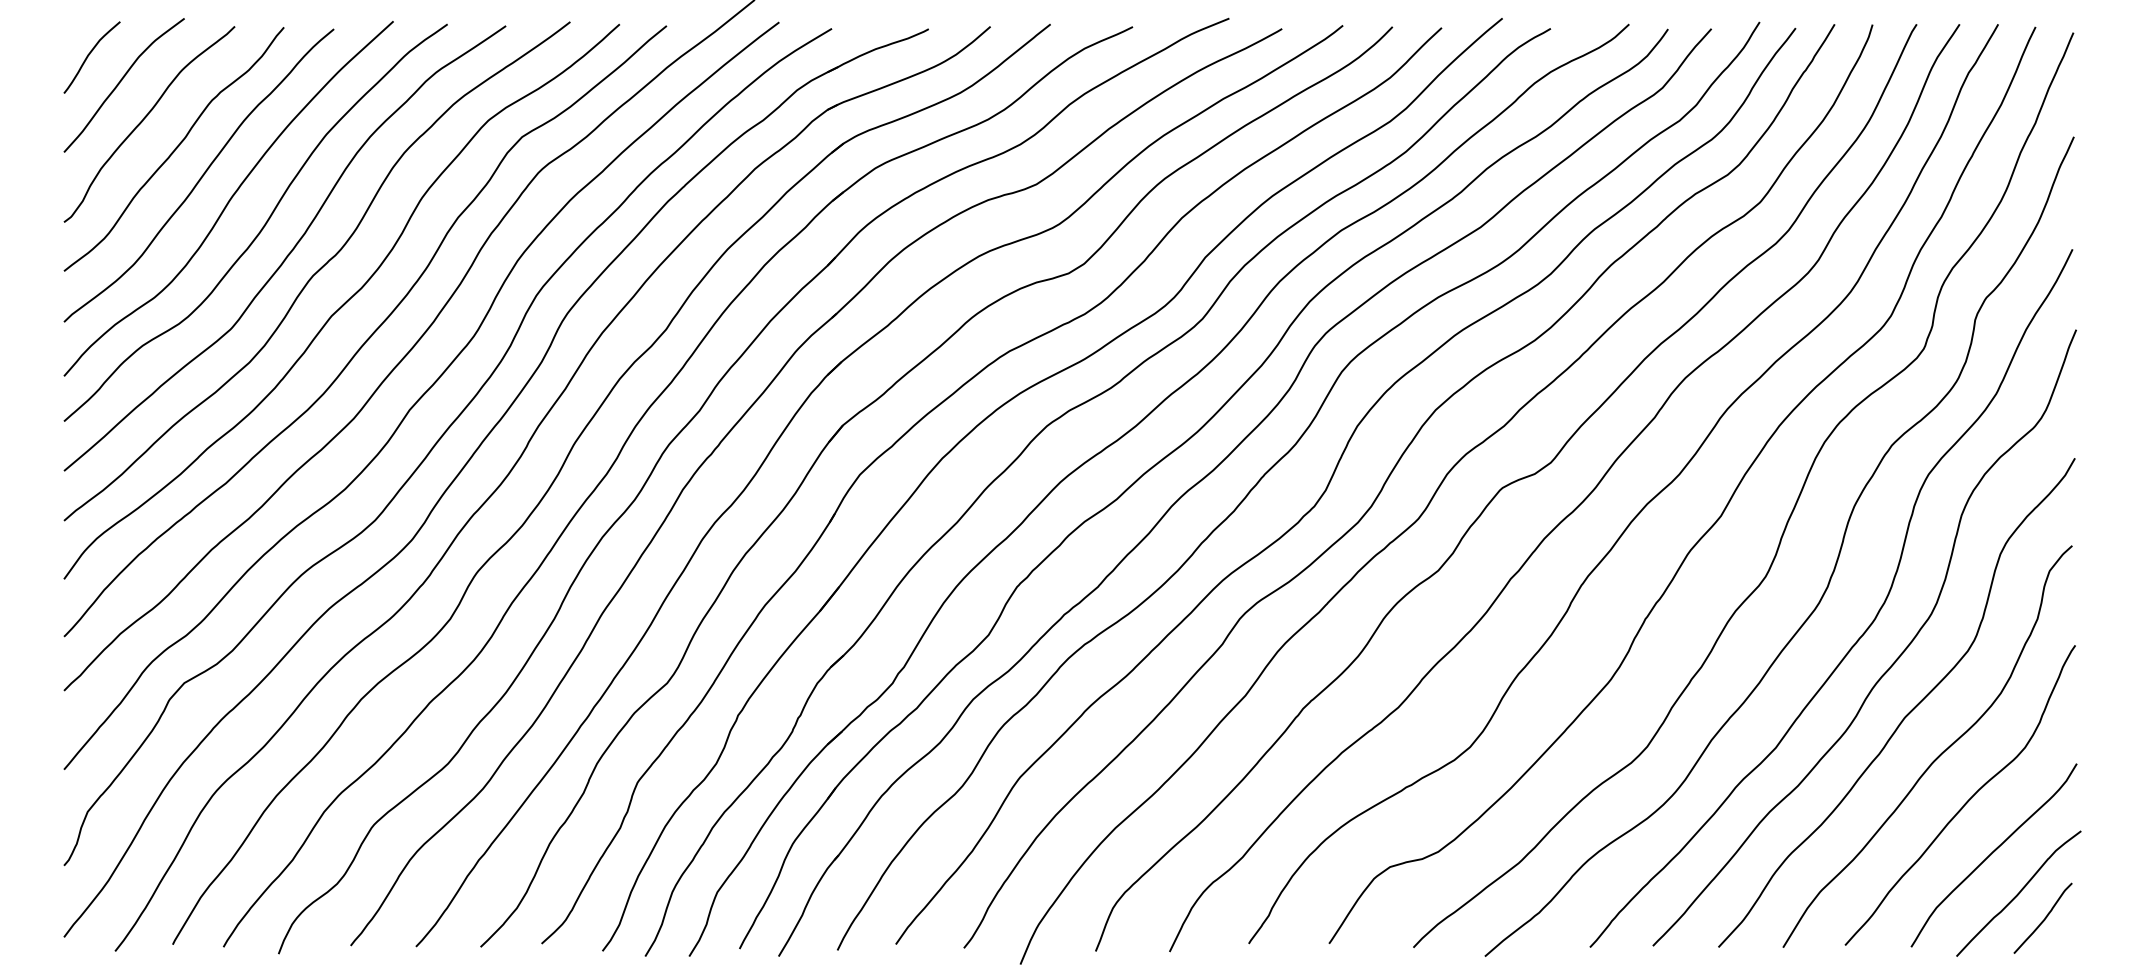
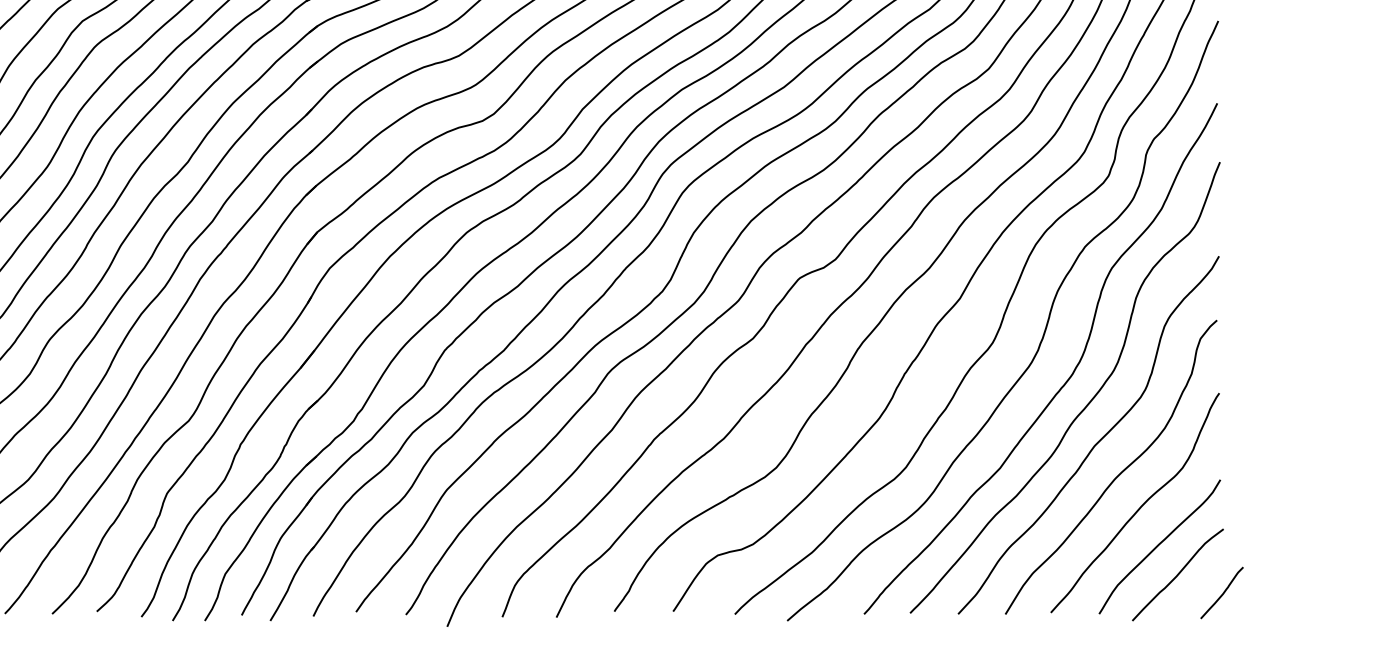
curve: (2044, 917) -> (1223, 592), moved

